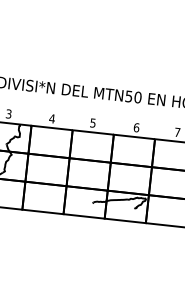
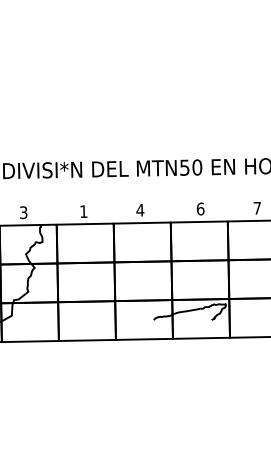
text: (52, 118) -> (83, 211), 4 -> 1
text: (93, 123) -> (140, 210), 5 -> 4

